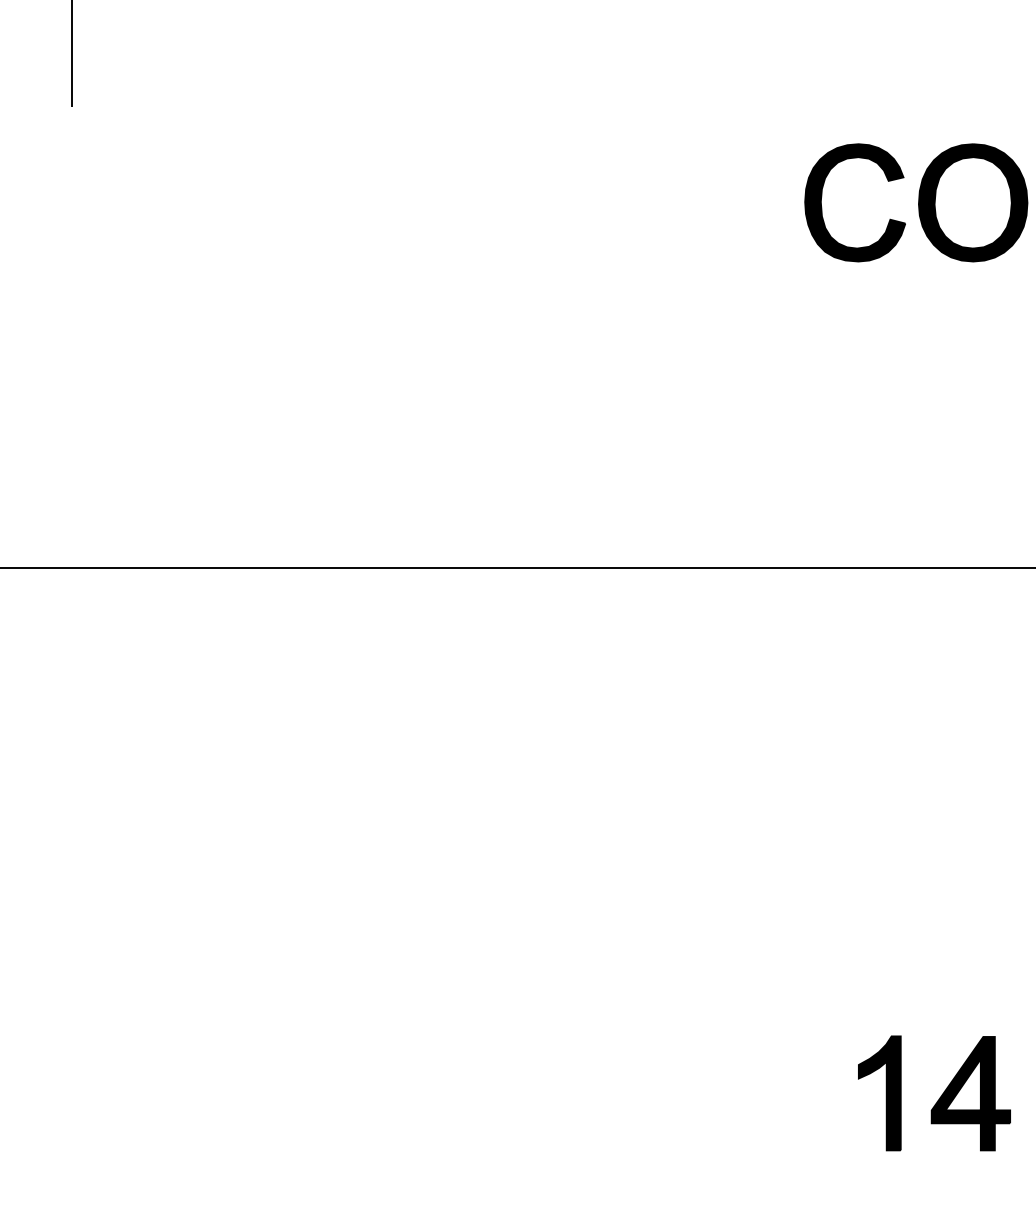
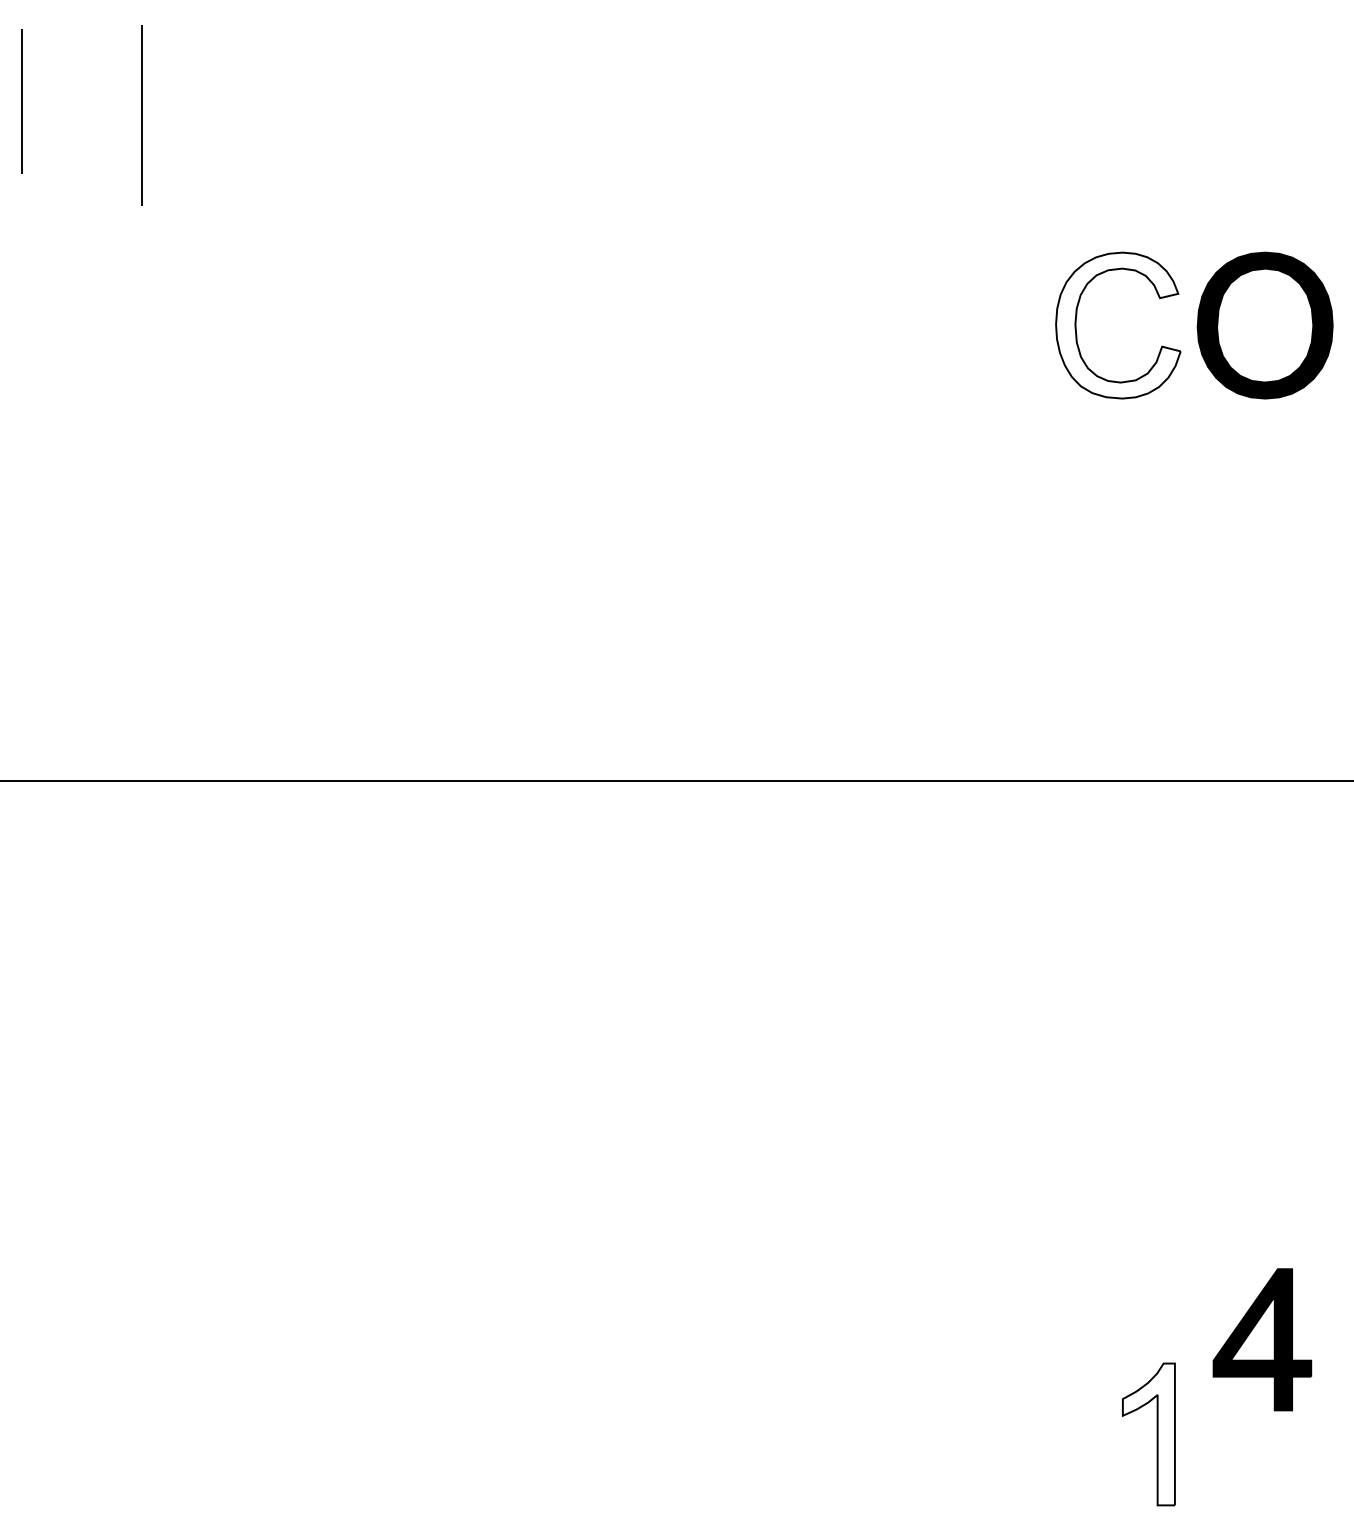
fill: (855, 202) -> (1118, 325), removed
fill: (879, 1093) -> (1148, 1434), removed
part: (971, 1093) -> (1262, 1339), moved

